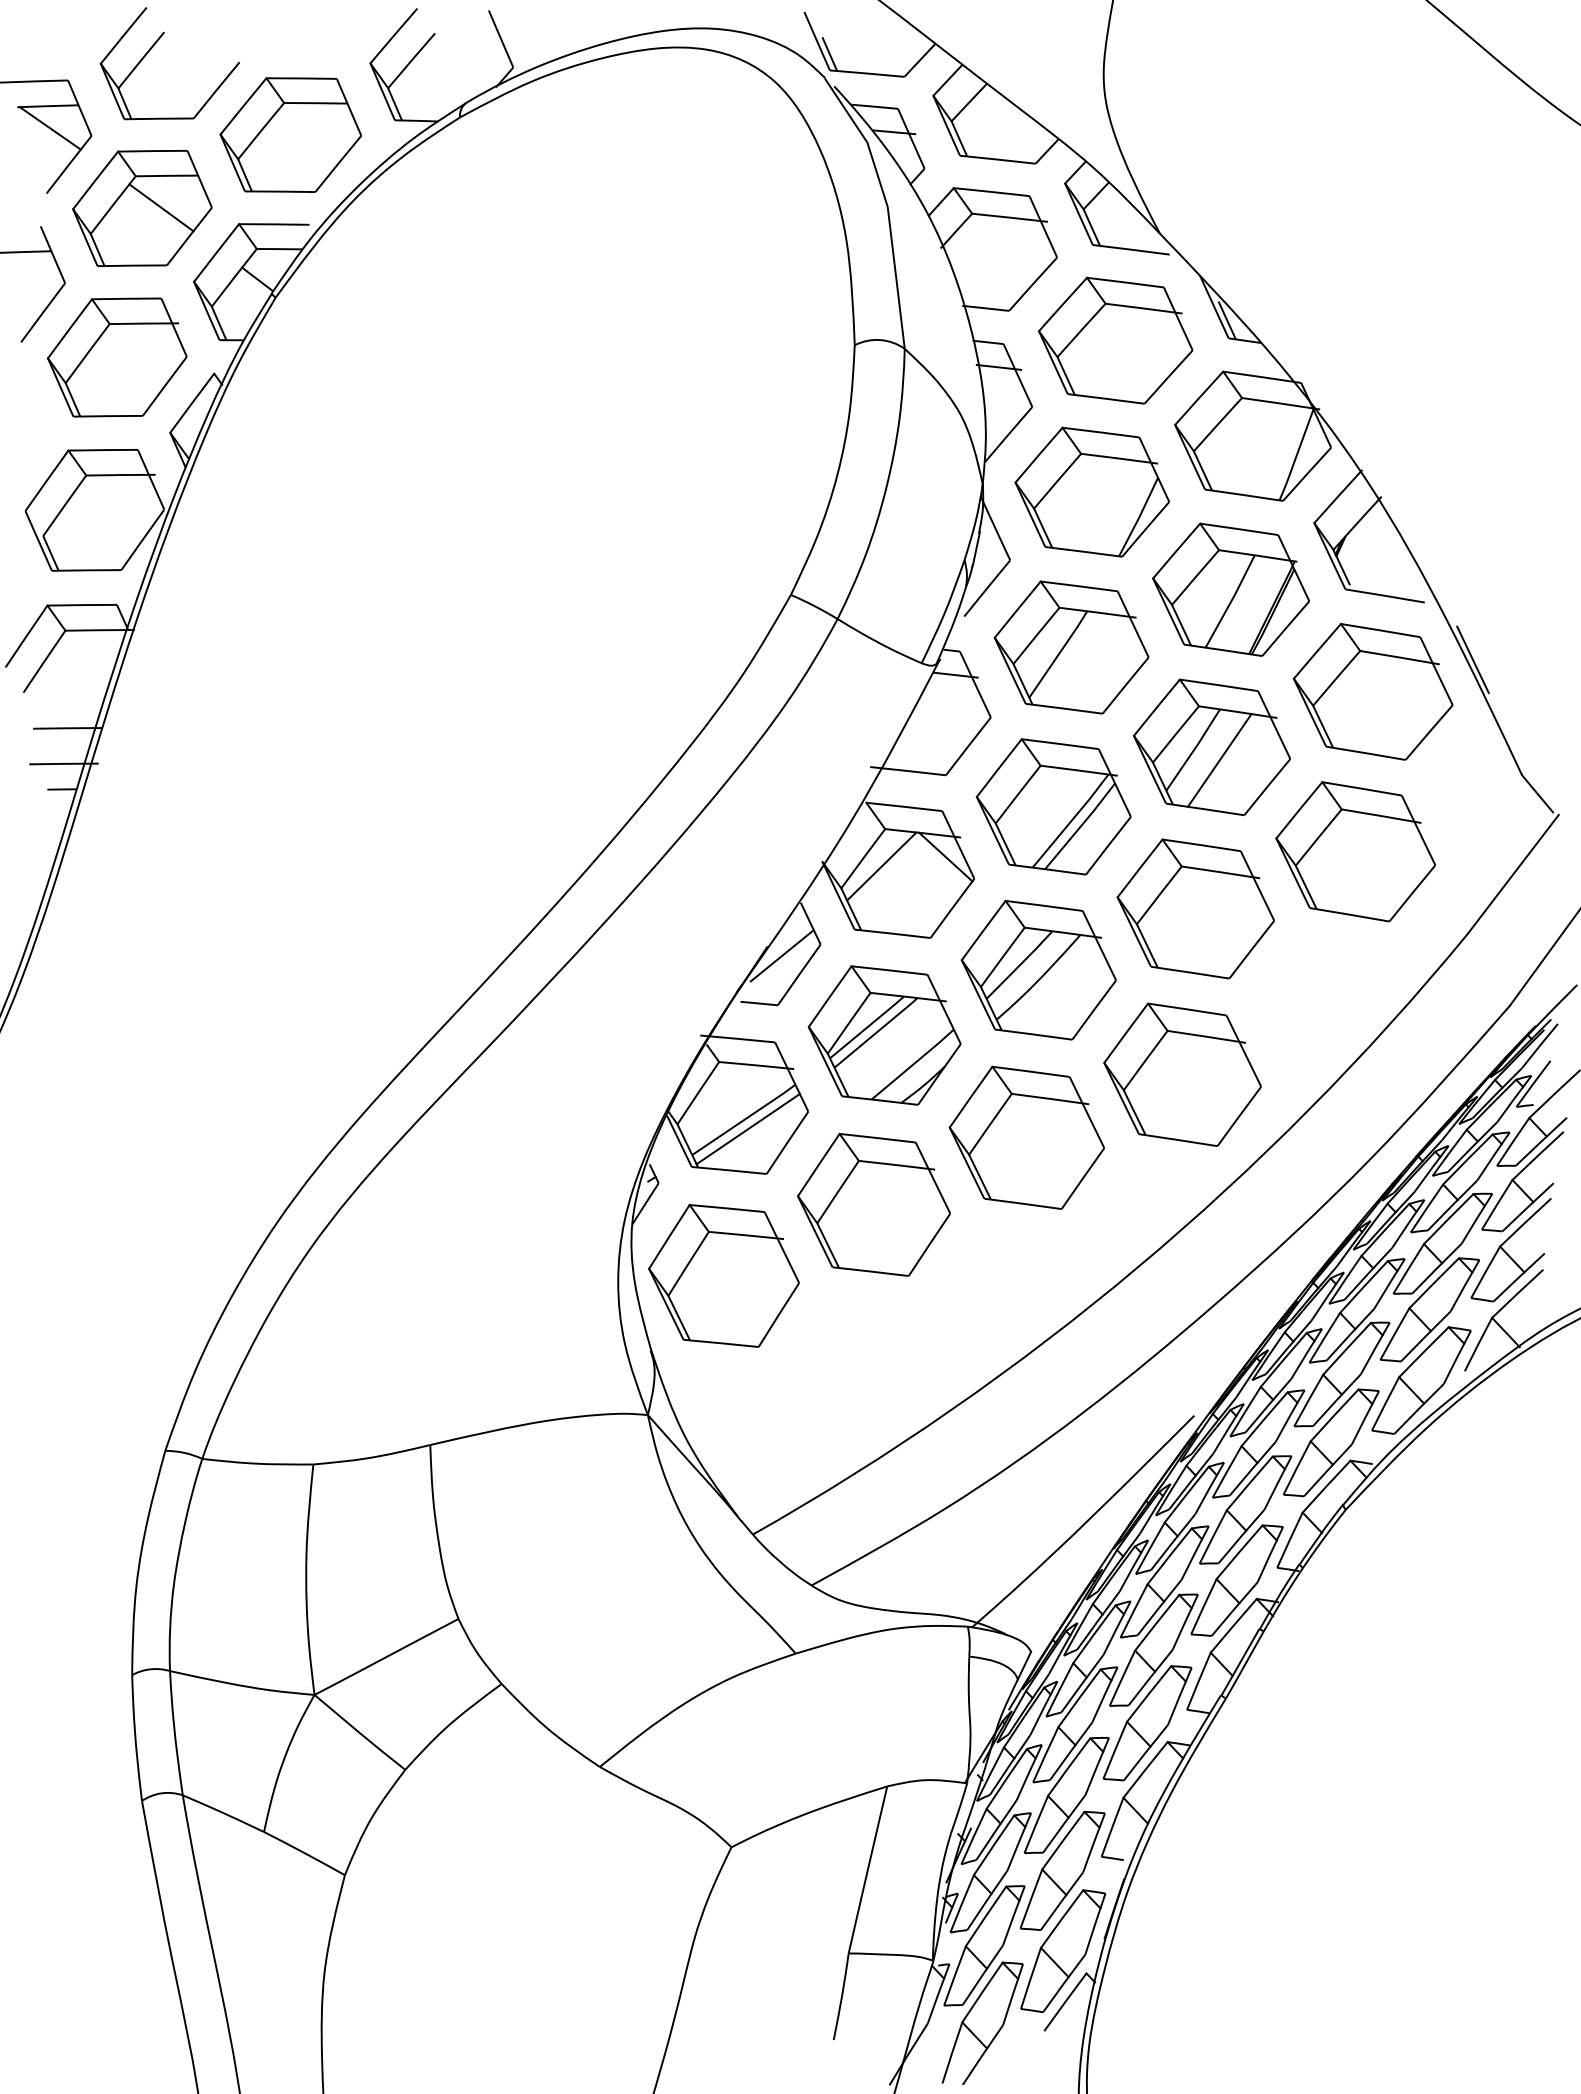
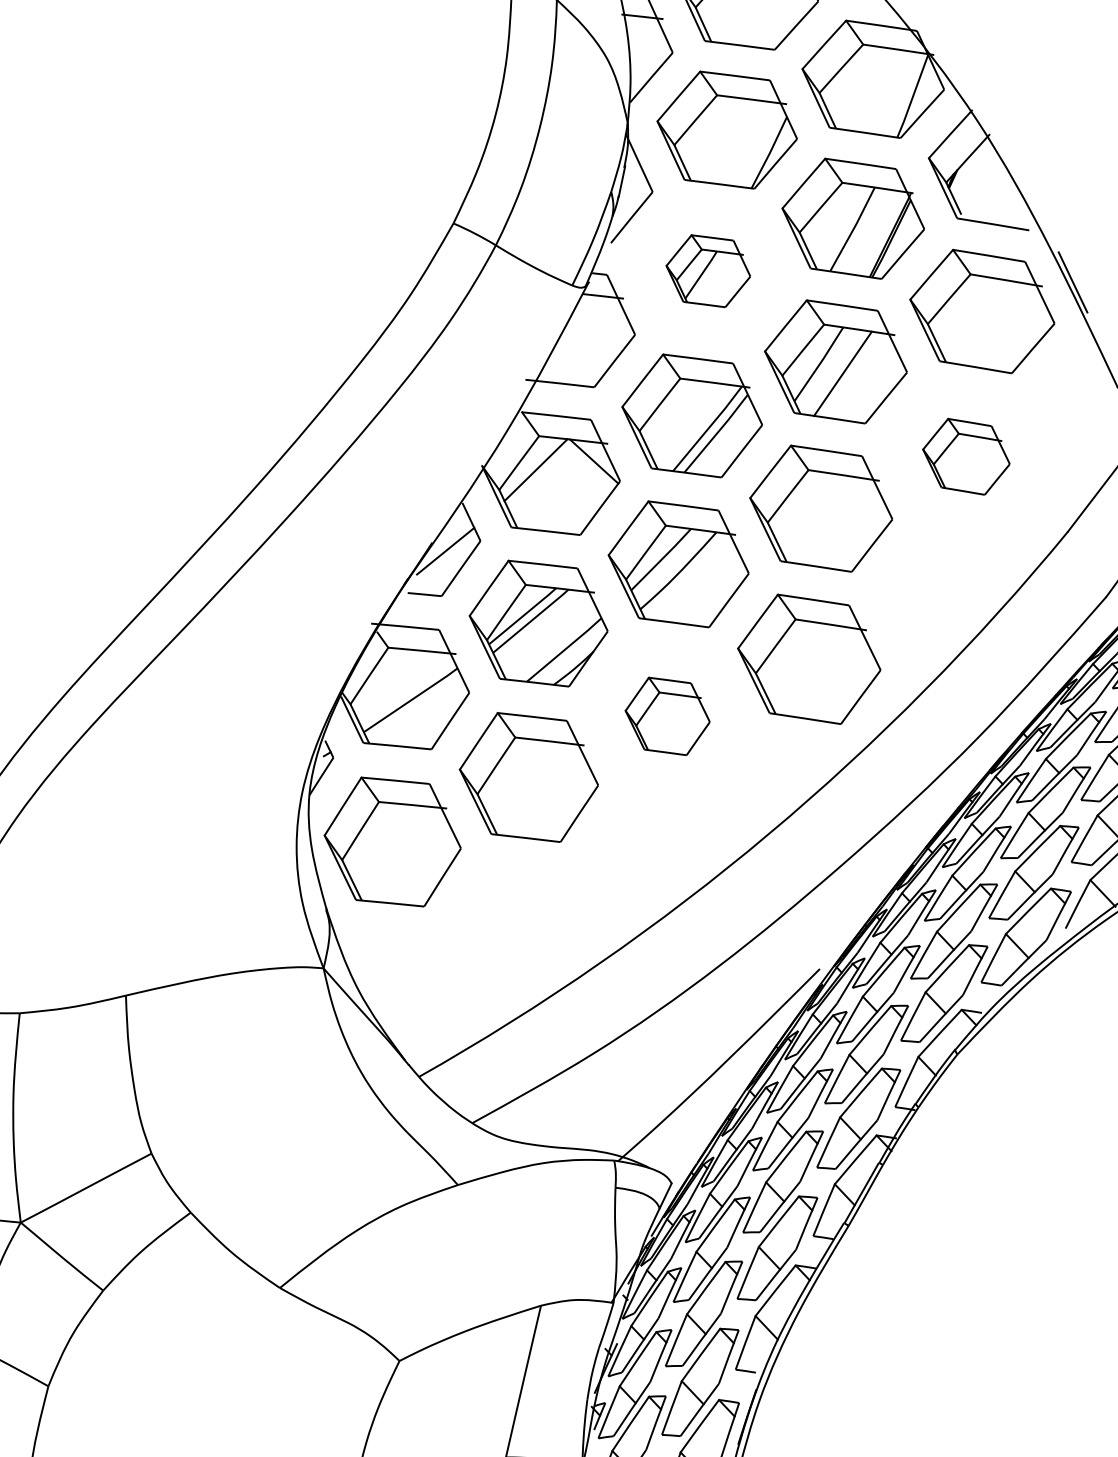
part: (1071, 647) -> (708, 271), size x0.6
part: (1355, 851) -> (966, 456), size x0.6
line: (747, 1129) -> (414, 709), removed
part: (1026, 1137) -> (667, 716), size x0.6

